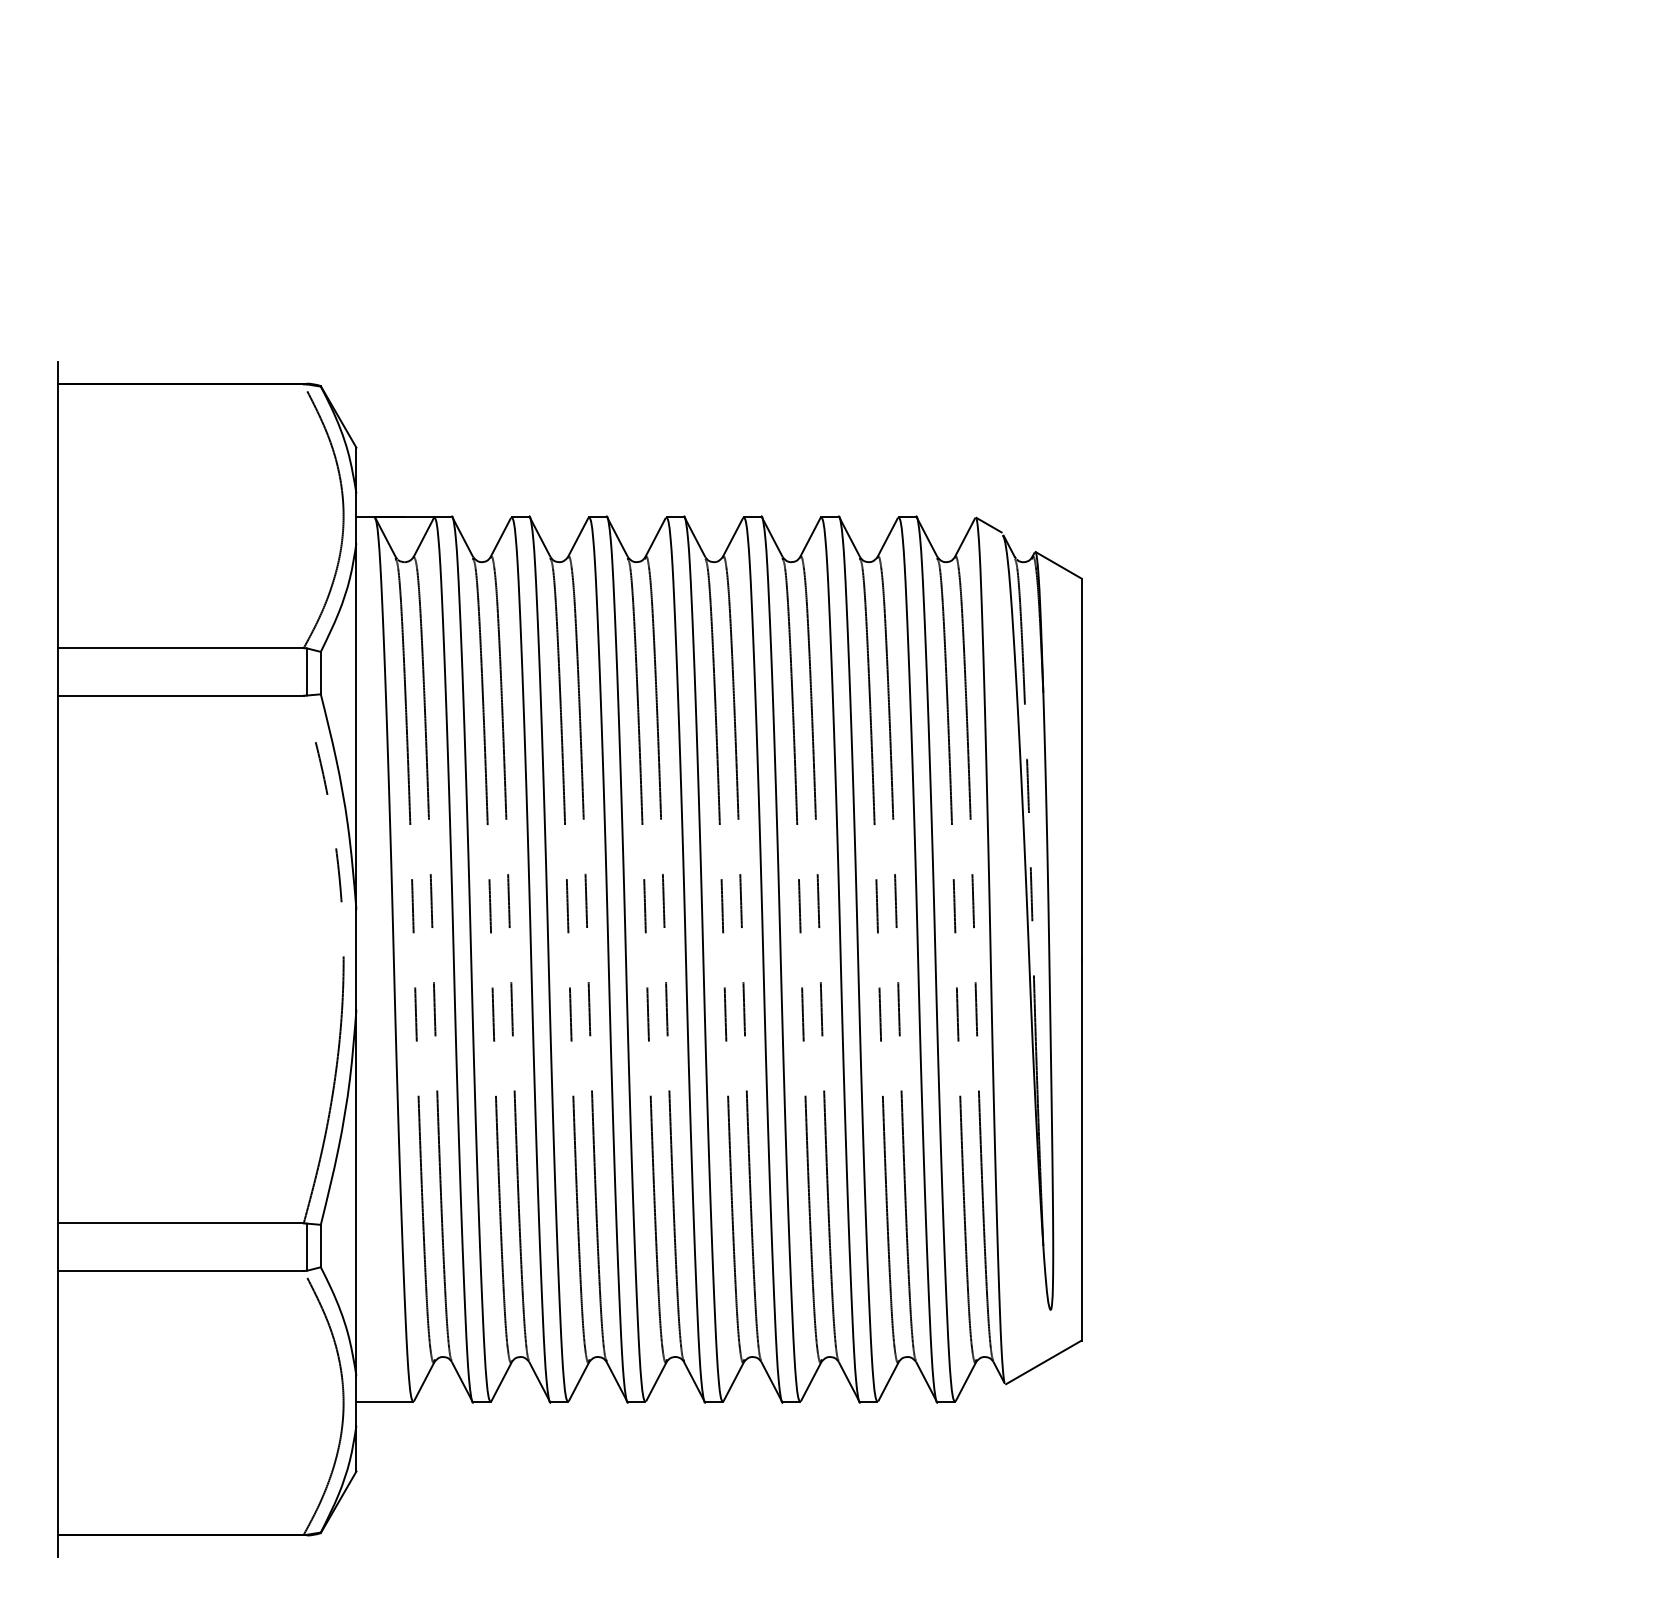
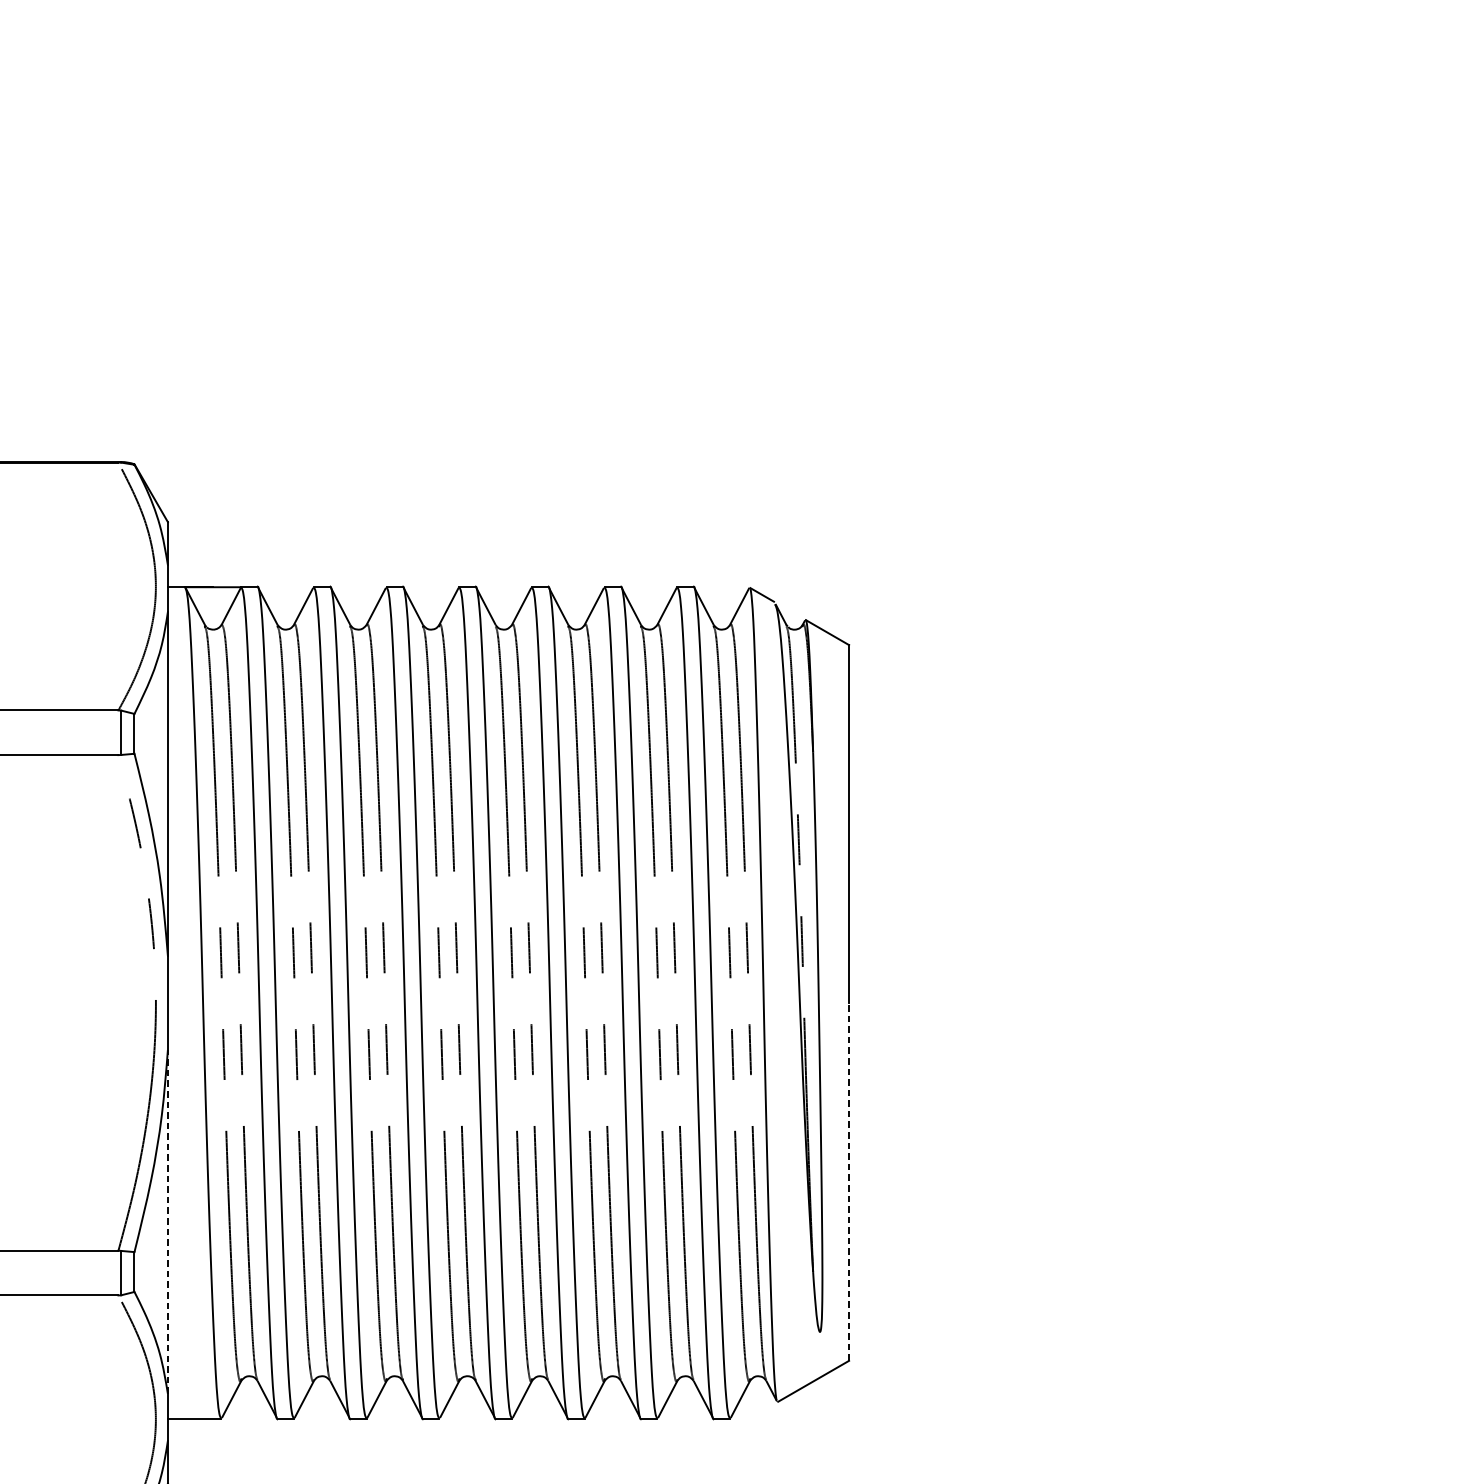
line: (1081, 1150) -> (848, 1182), solid -> dashed
line: (356, 1192) -> (167, 1221), solid -> dashed

